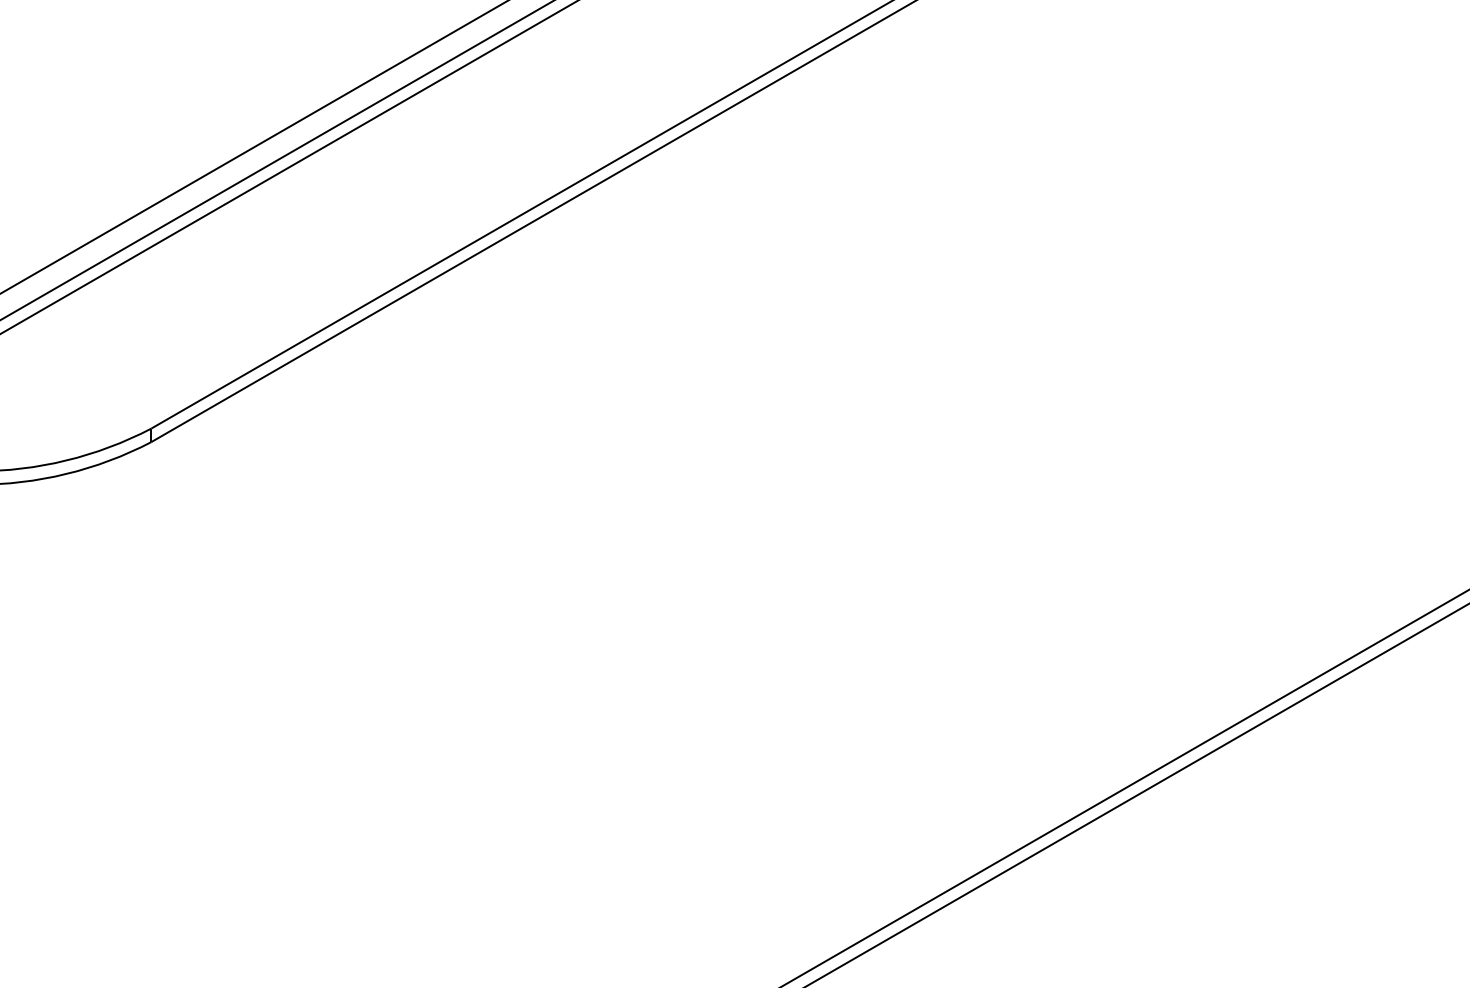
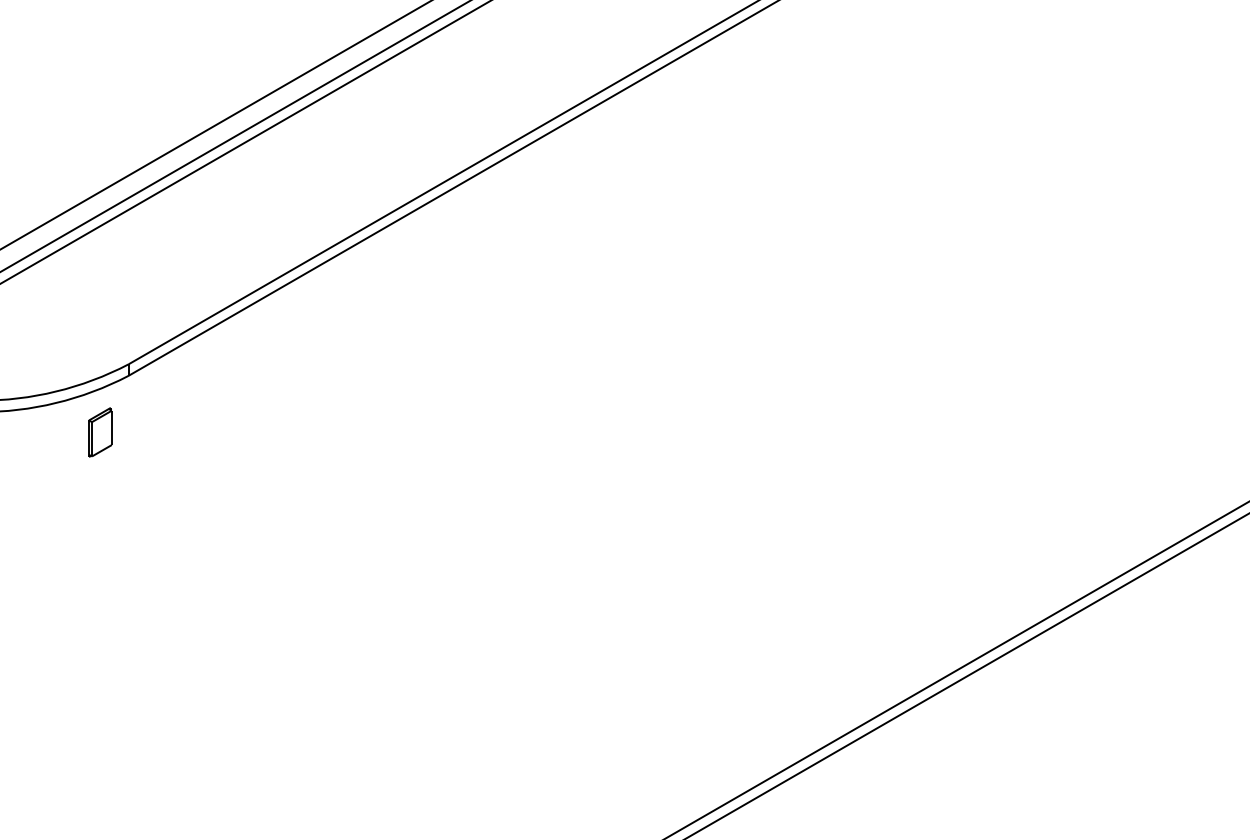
part: (118, 508) -> (100, 432), added

